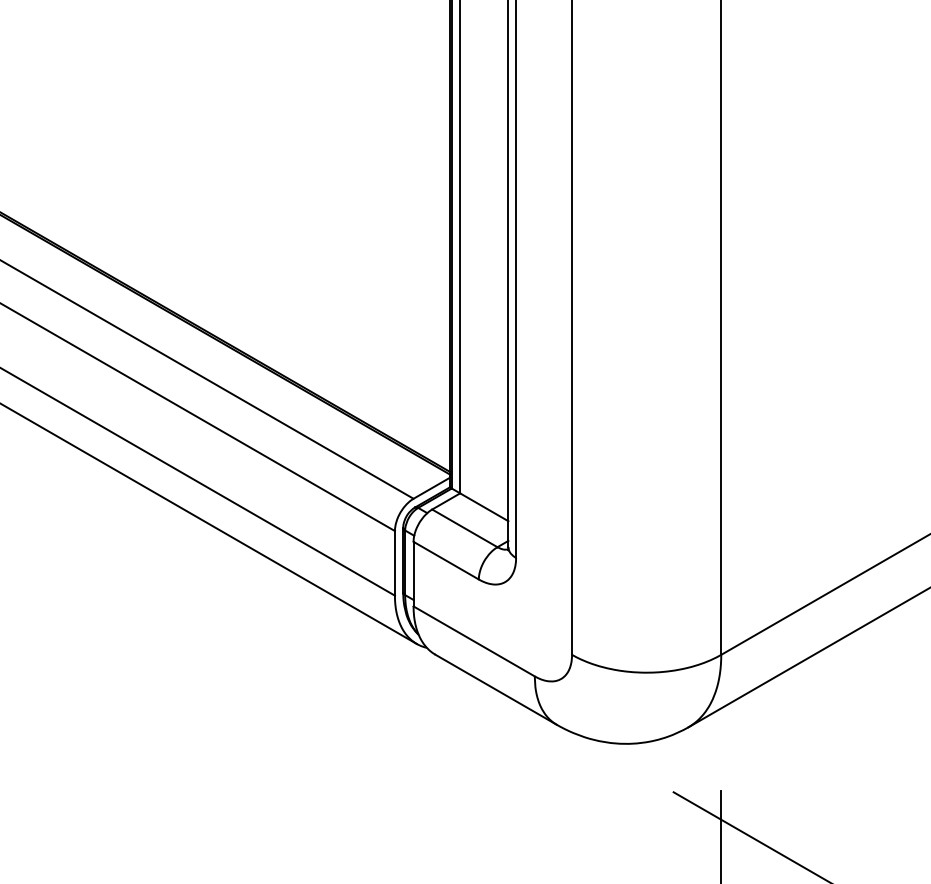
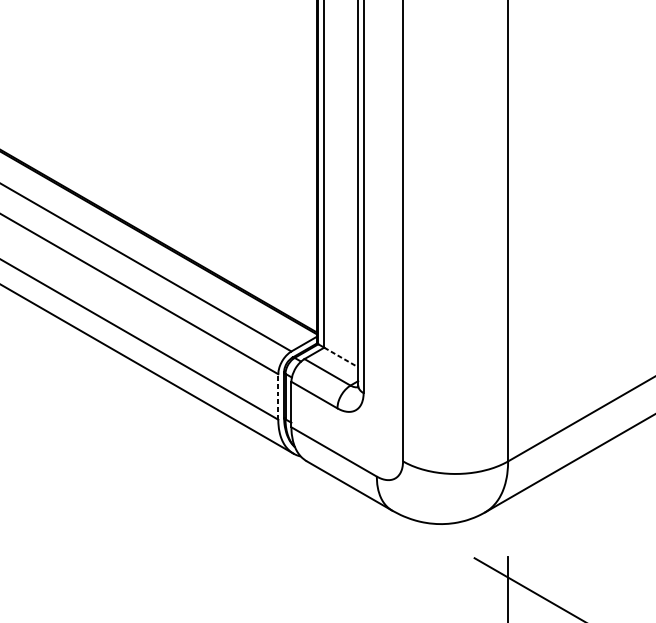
line: (484, 507) -> (341, 357), solid -> dashed
line: (394, 562) -> (277, 396), solid -> dashed

